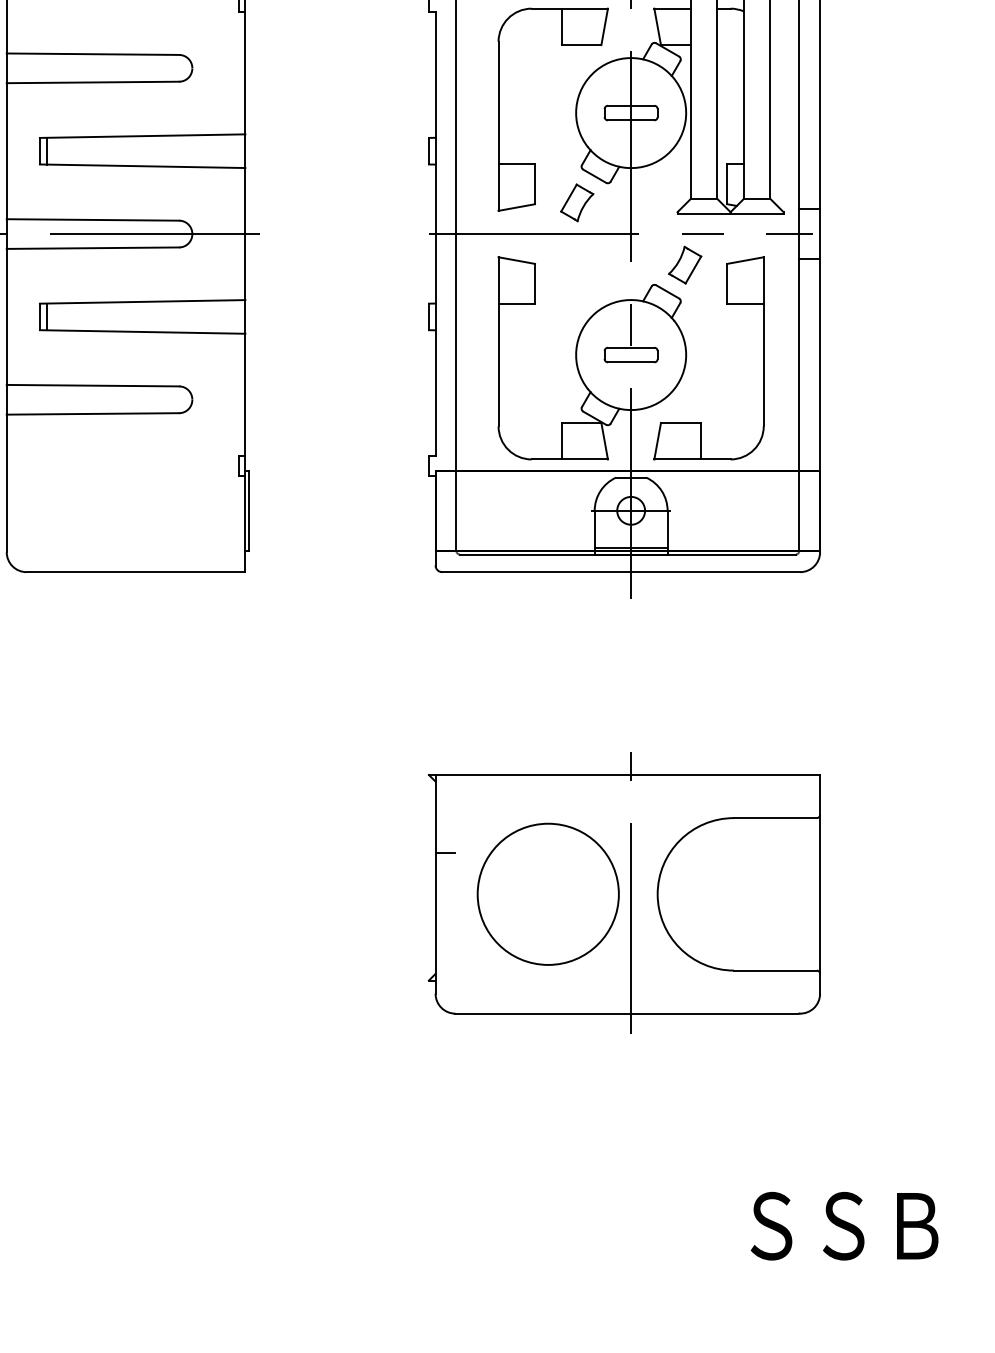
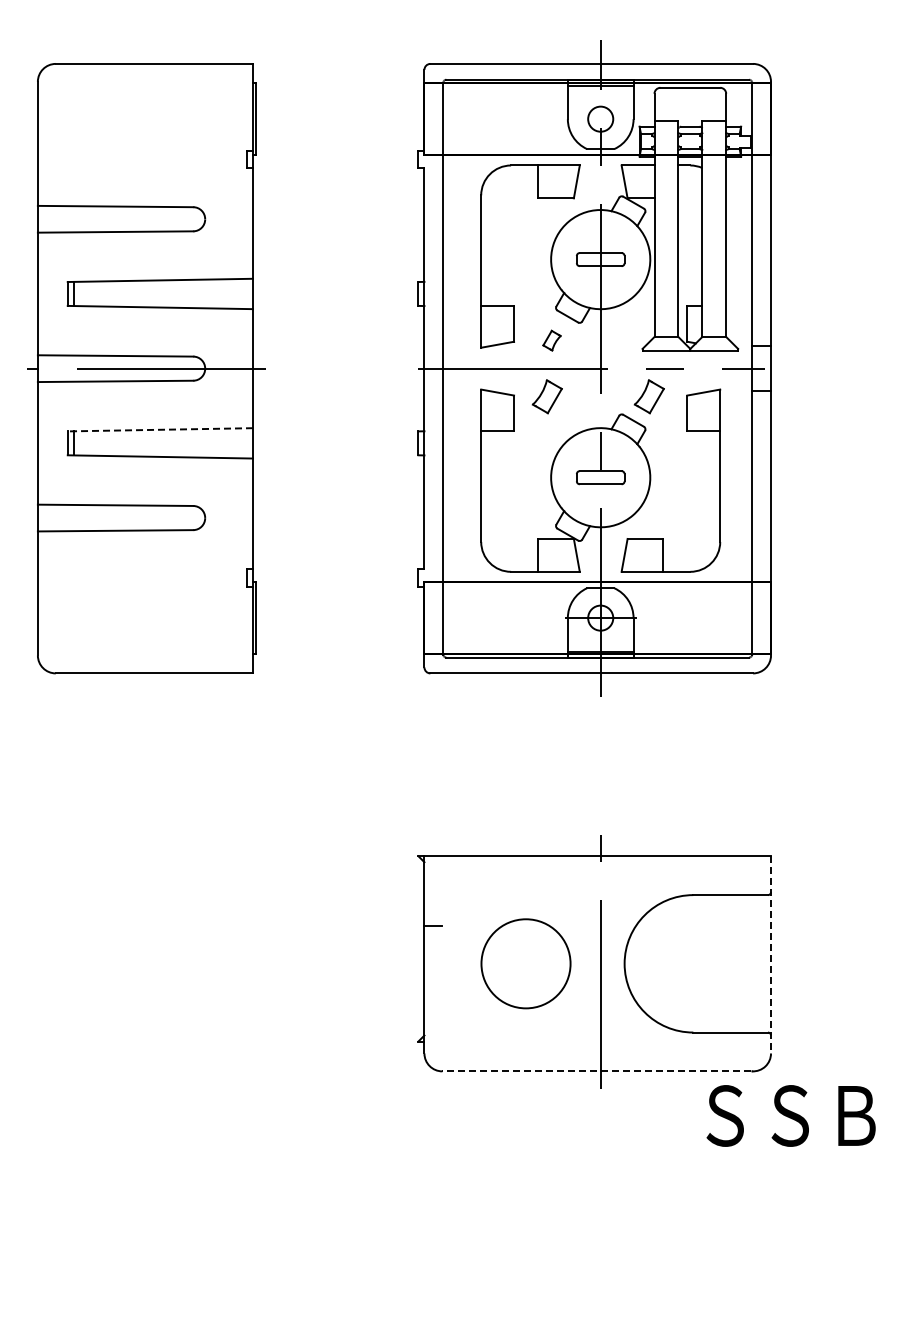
part: (576, 202) -> (551, 340), size x0.6
part: (571, 264) -> (546, 396), added
line: (142, 301) -> (160, 429), solid -> dashed
line: (820, 883) -> (771, 954), solid -> dashed
circle: (547, 893) -> (525, 963), size x0.7
line: (626, 1013) -> (596, 1071), solid -> dashed
text: (843, 1225) -> (790, 1115), moved

